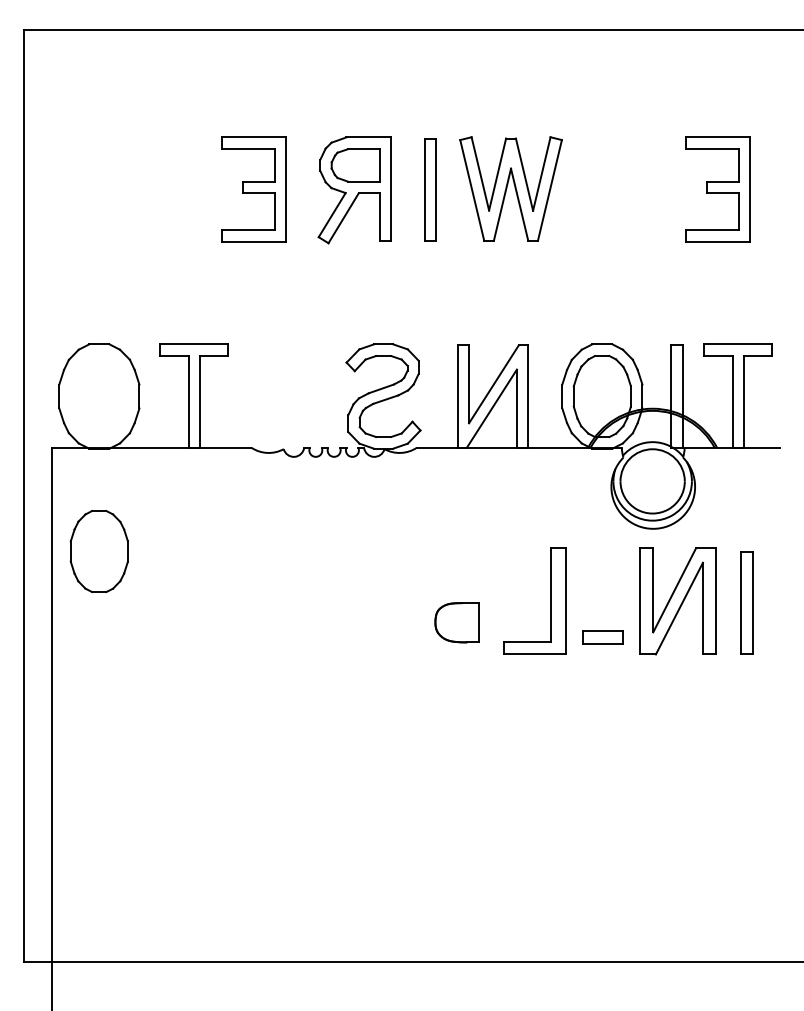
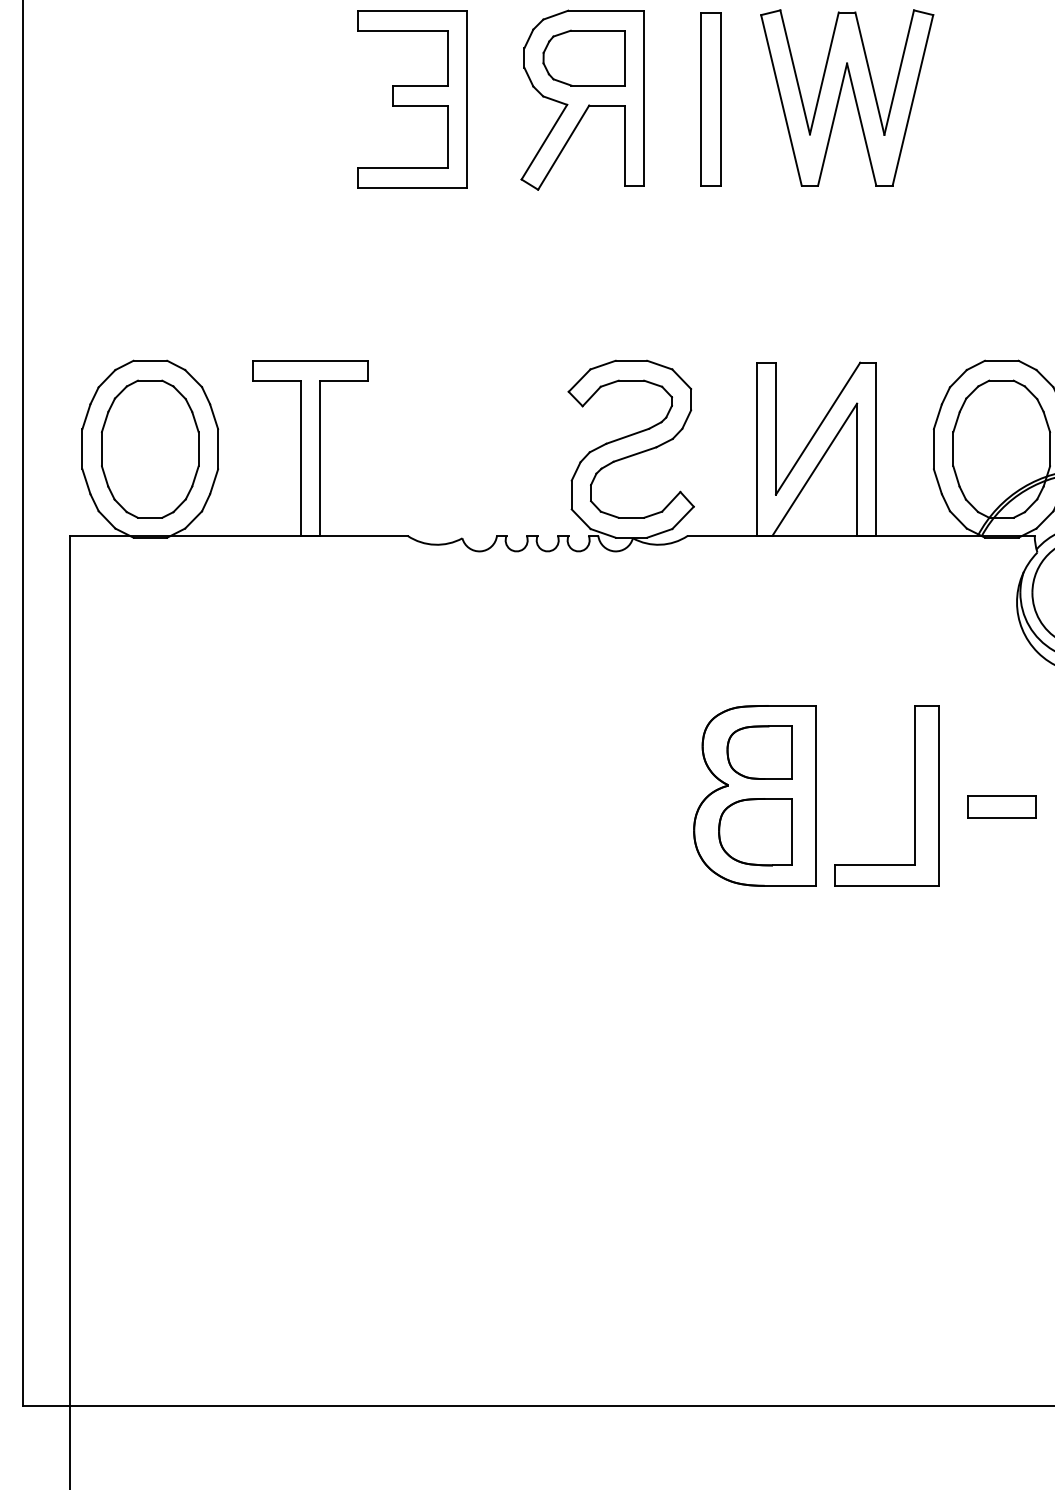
part: (98, 551) -> (148, 449), moved
part: (456, 601) -> (754, 796), added
part: (602, 637) -> (1001, 806), moved

